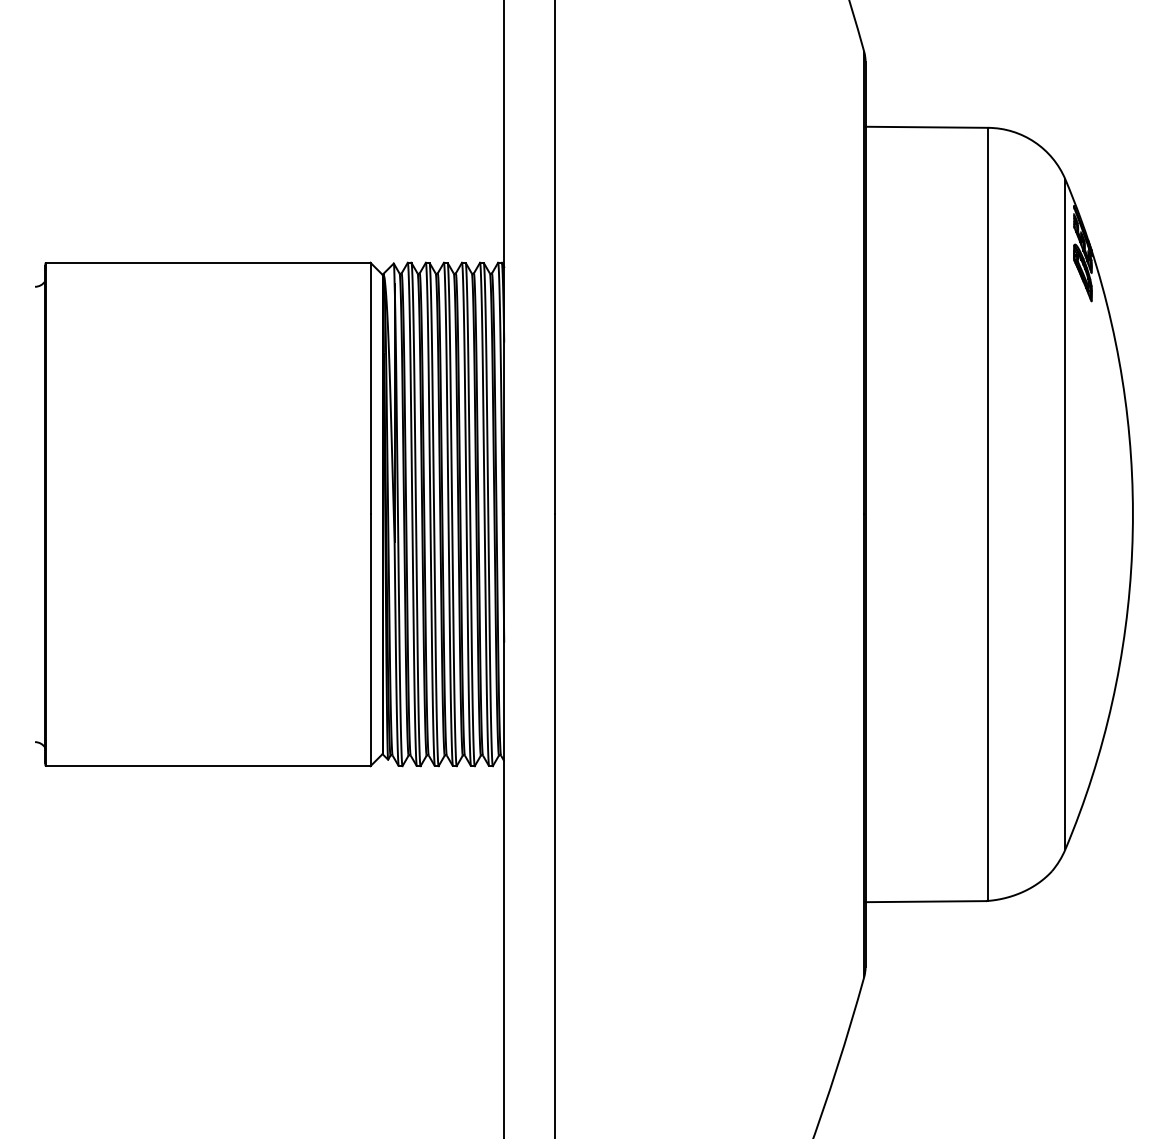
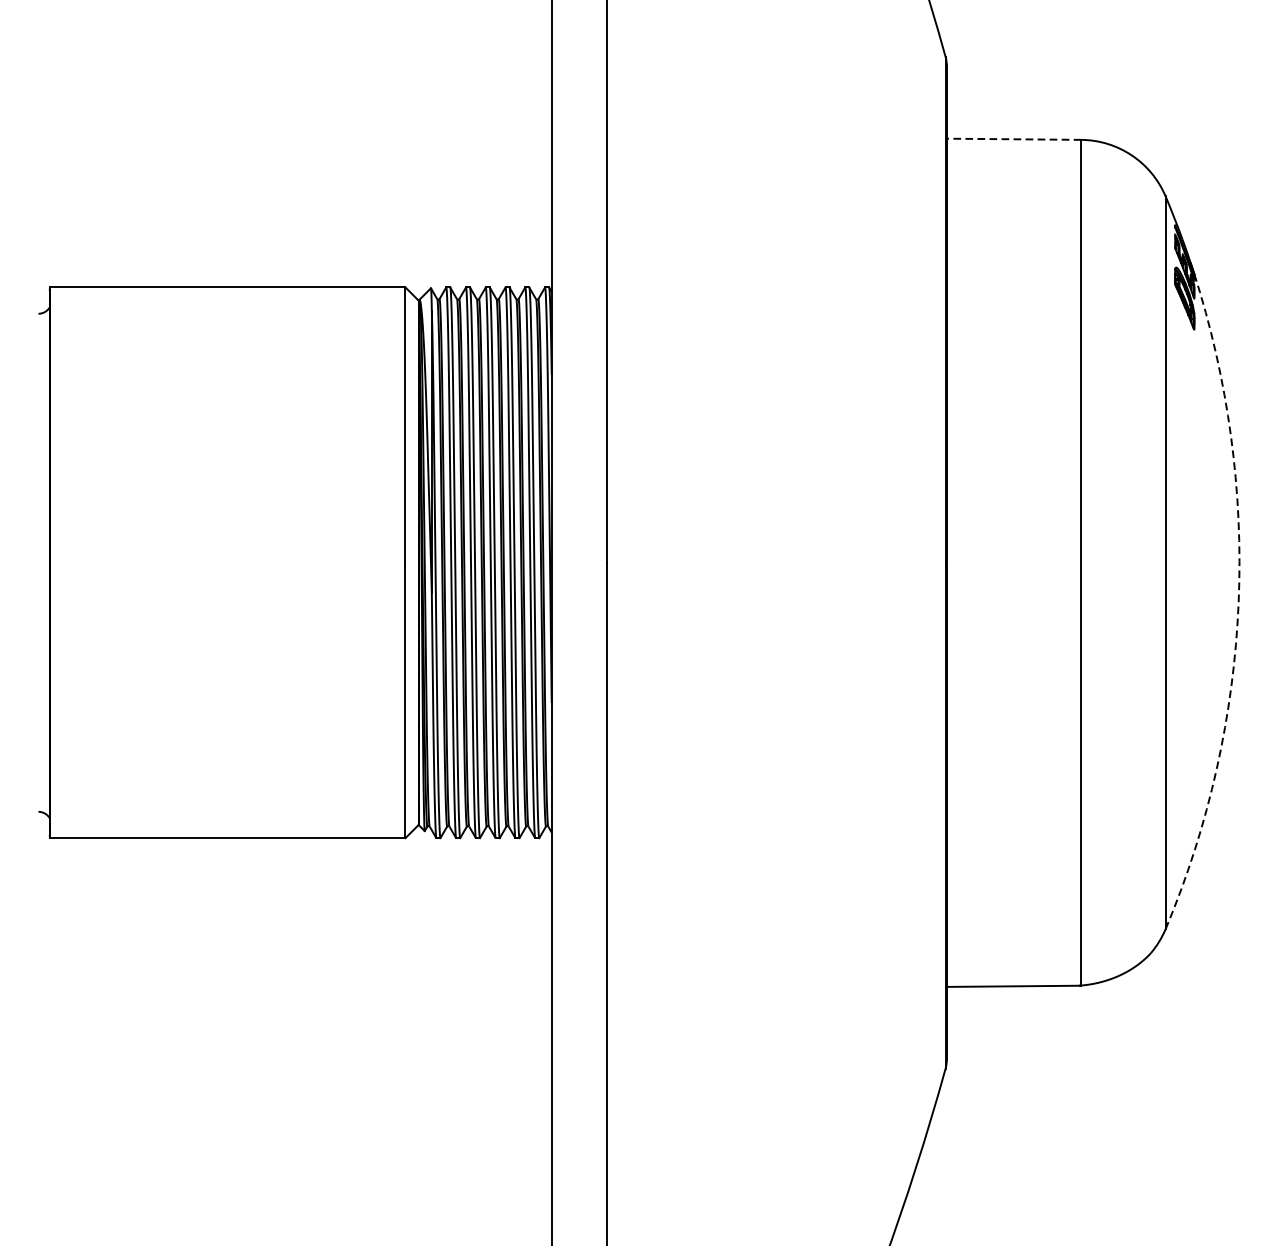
line: (926, 127) -> (1013, 139), solid -> dashed
arc: (1132, 551) -> (1239, 603), solid -> dashed

